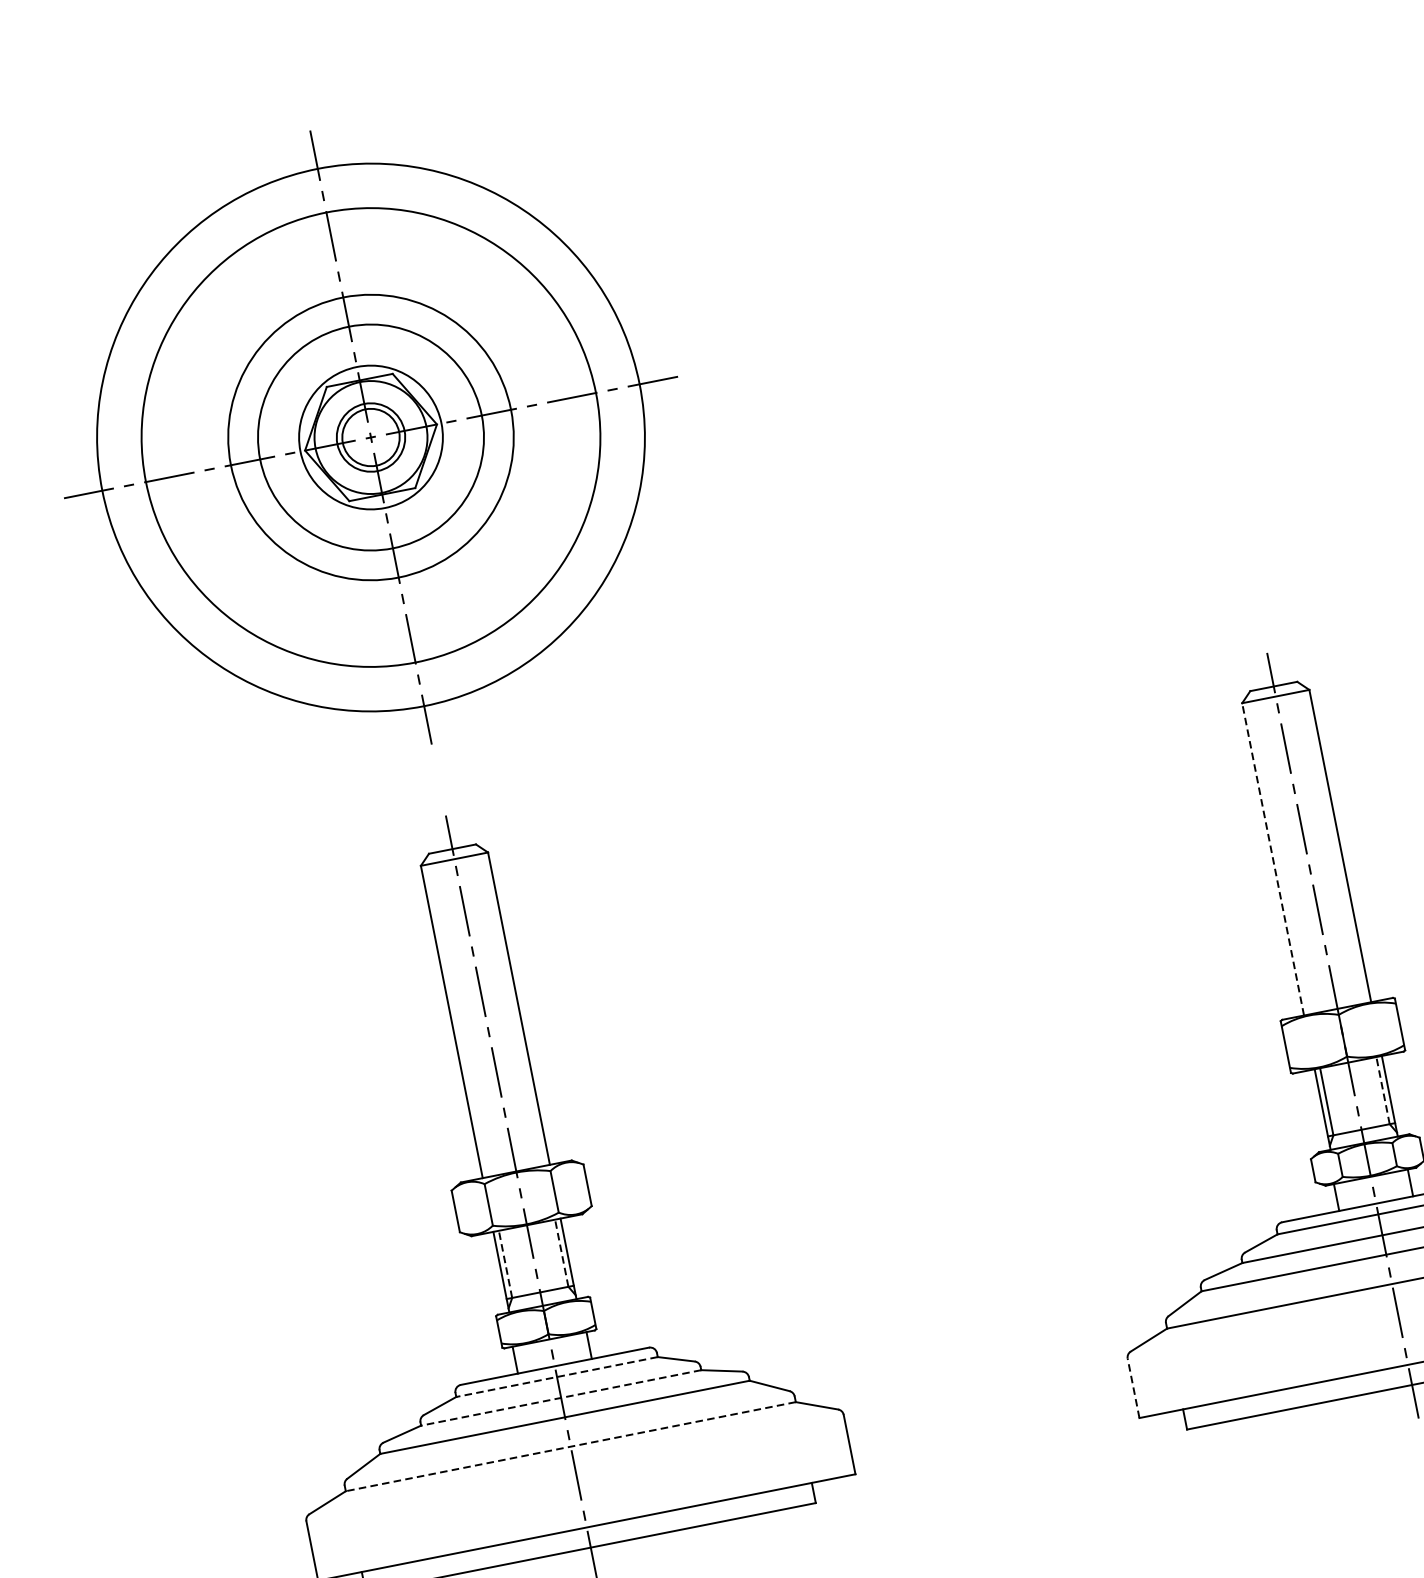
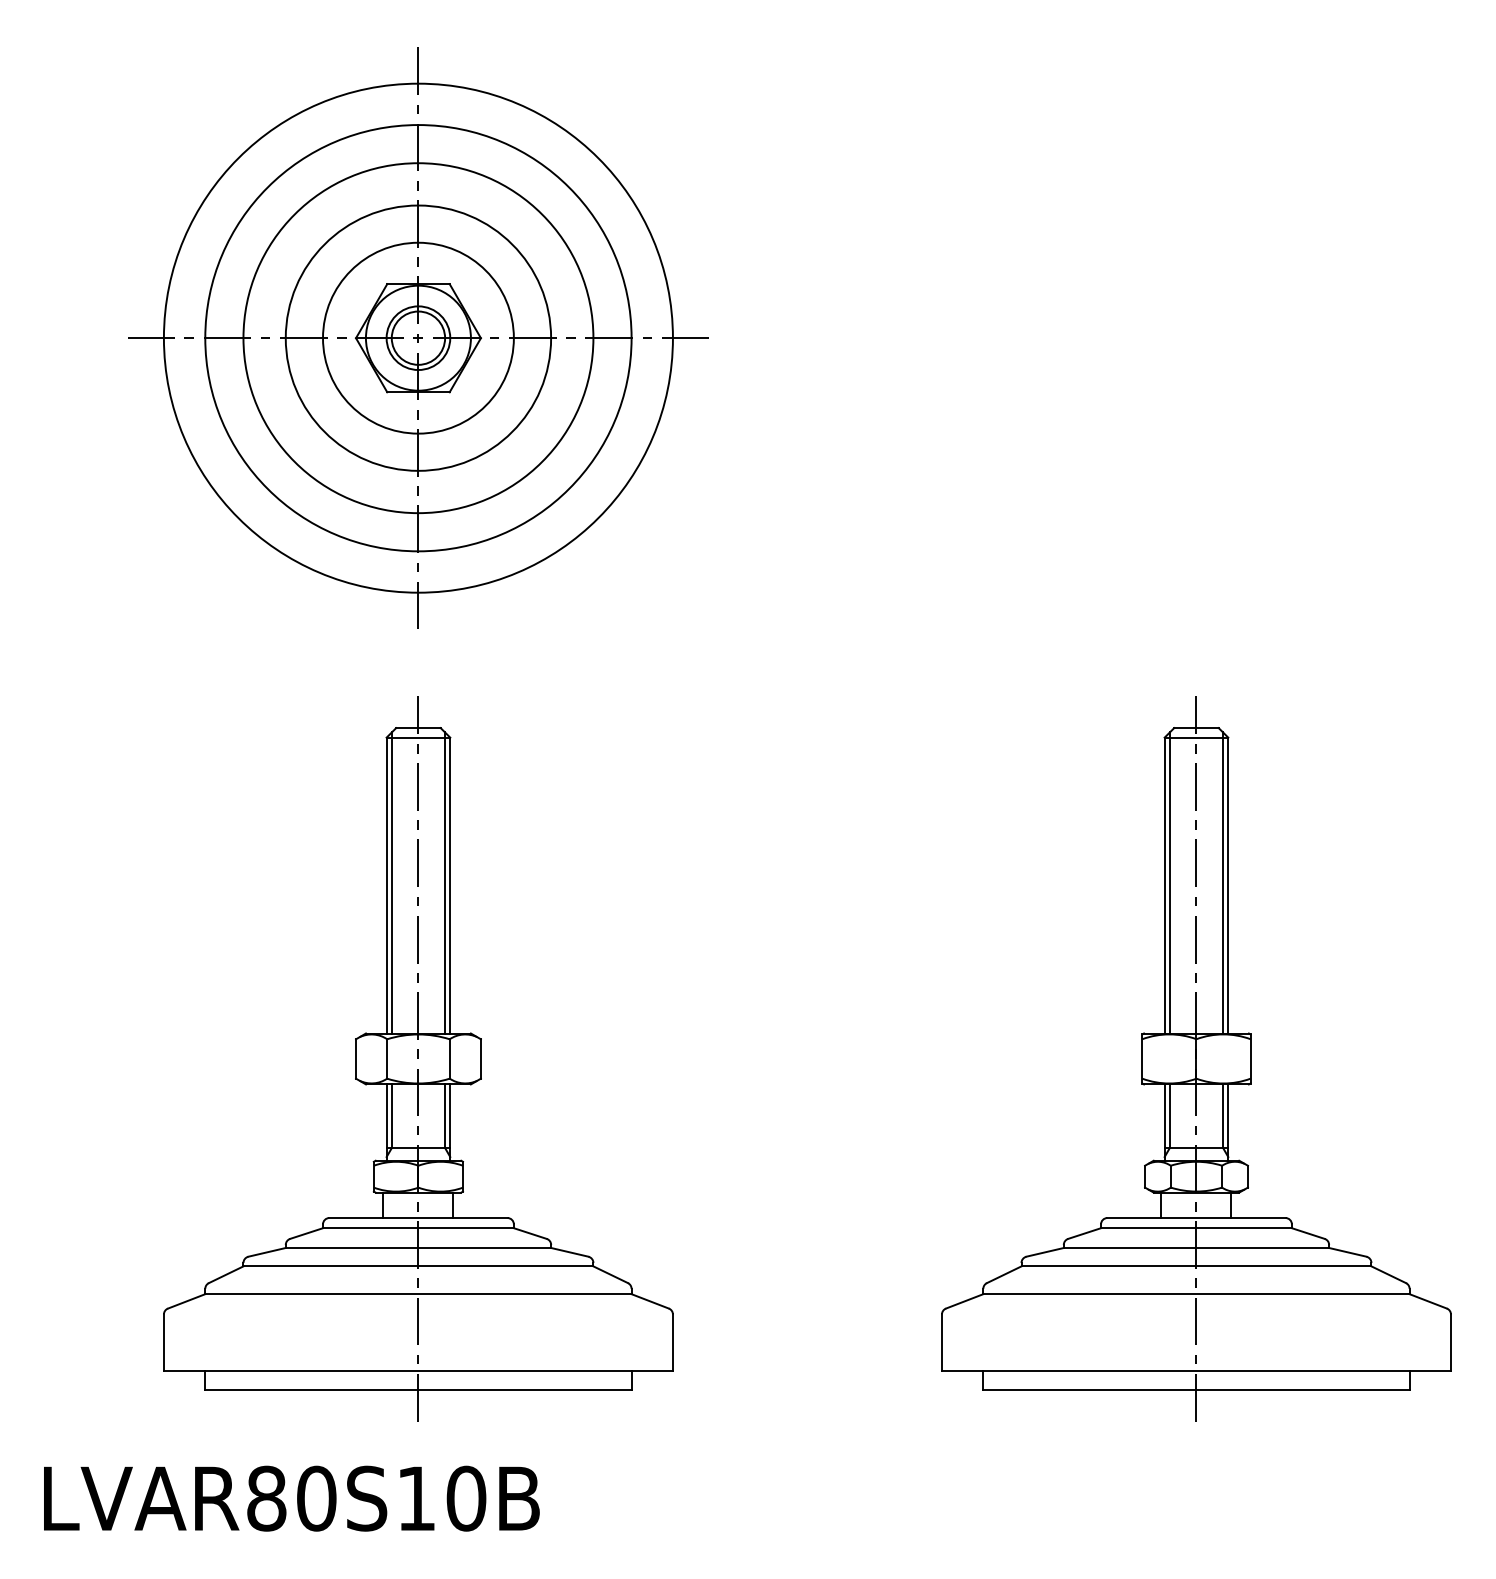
circle: (370, 436) -> (418, 337), size x1.43
circle: (371, 437) -> (418, 338), size x1.67
line: (1334, 843) -> (1223, 882), added
line: (1277, 855) -> (1169, 882), added
line: (1272, 859) -> (1164, 885), dashed -> solid
line: (513, 1006) -> (445, 882), added
line: (456, 1017) -> (391, 882), added
line: (1383, 1090) -> (1223, 1116), dashed -> solid
line: (562, 1253) -> (445, 1116), dashed -> solid
line: (505, 1264) -> (391, 1116), dashed -> solid
line: (556, 1377) -> (417, 1228), dashed -> solid
line: (1133, 1388) -> (941, 1342), dashed -> solid
line: (561, 1397) -> (418, 1247), dashed -> solid
line: (569, 1447) -> (417, 1294), dashed -> solid

